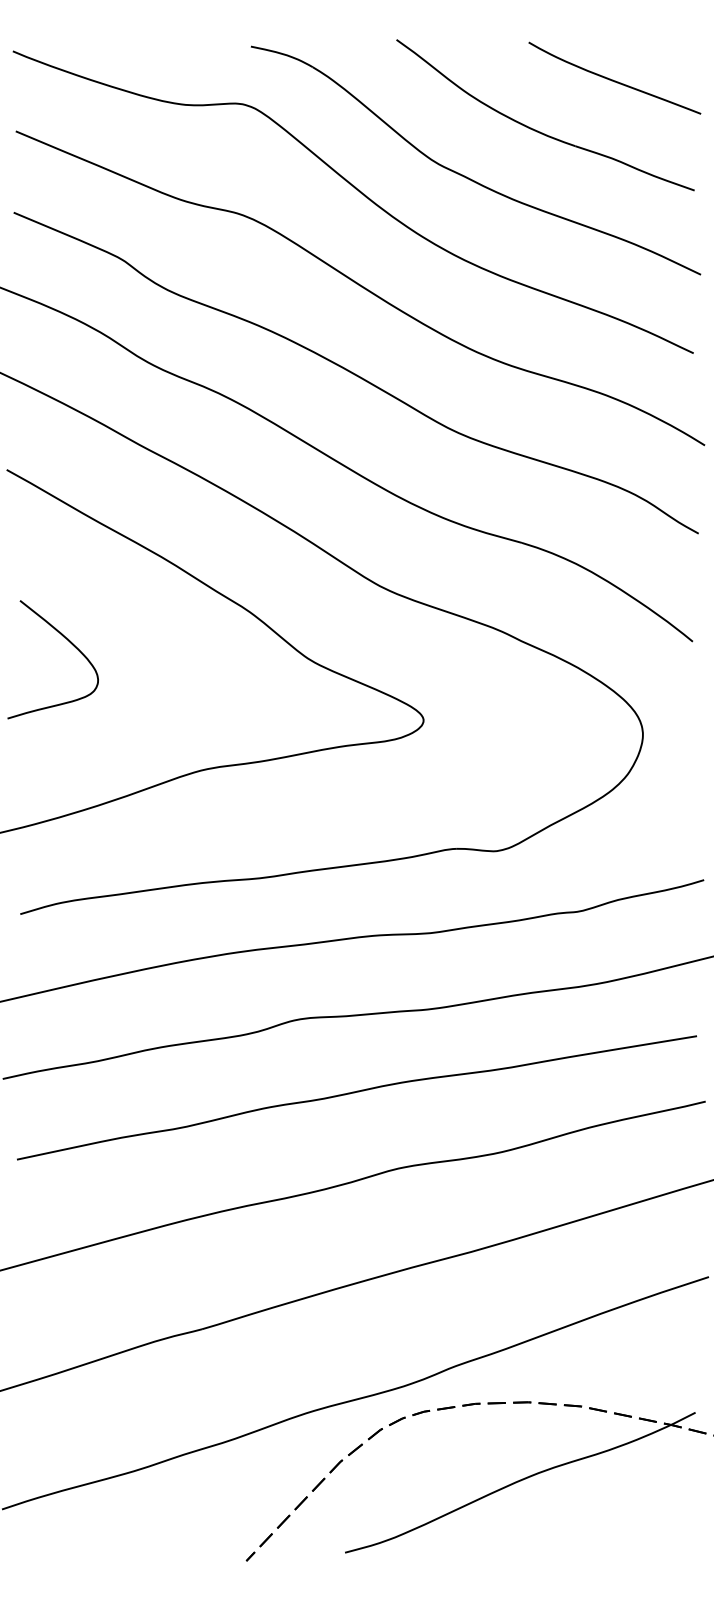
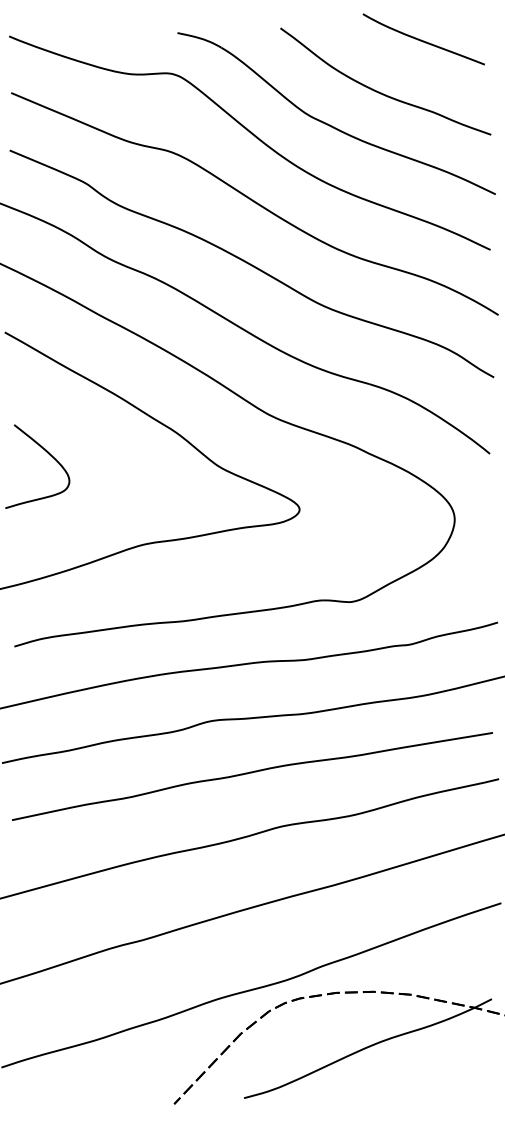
curve: (614, 79) -> (423, 40), moved

